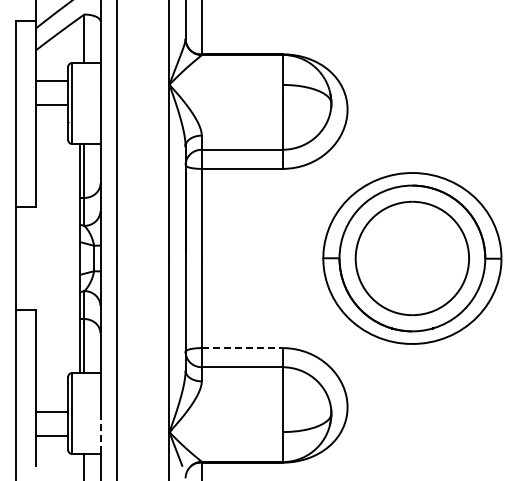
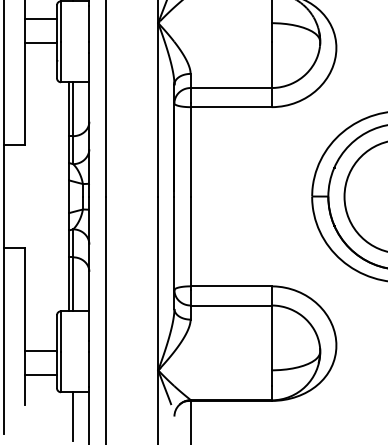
line: (242, 348) -> (231, 286), dashed -> solid
line: (100, 431) -> (89, 369), dashed -> solid

